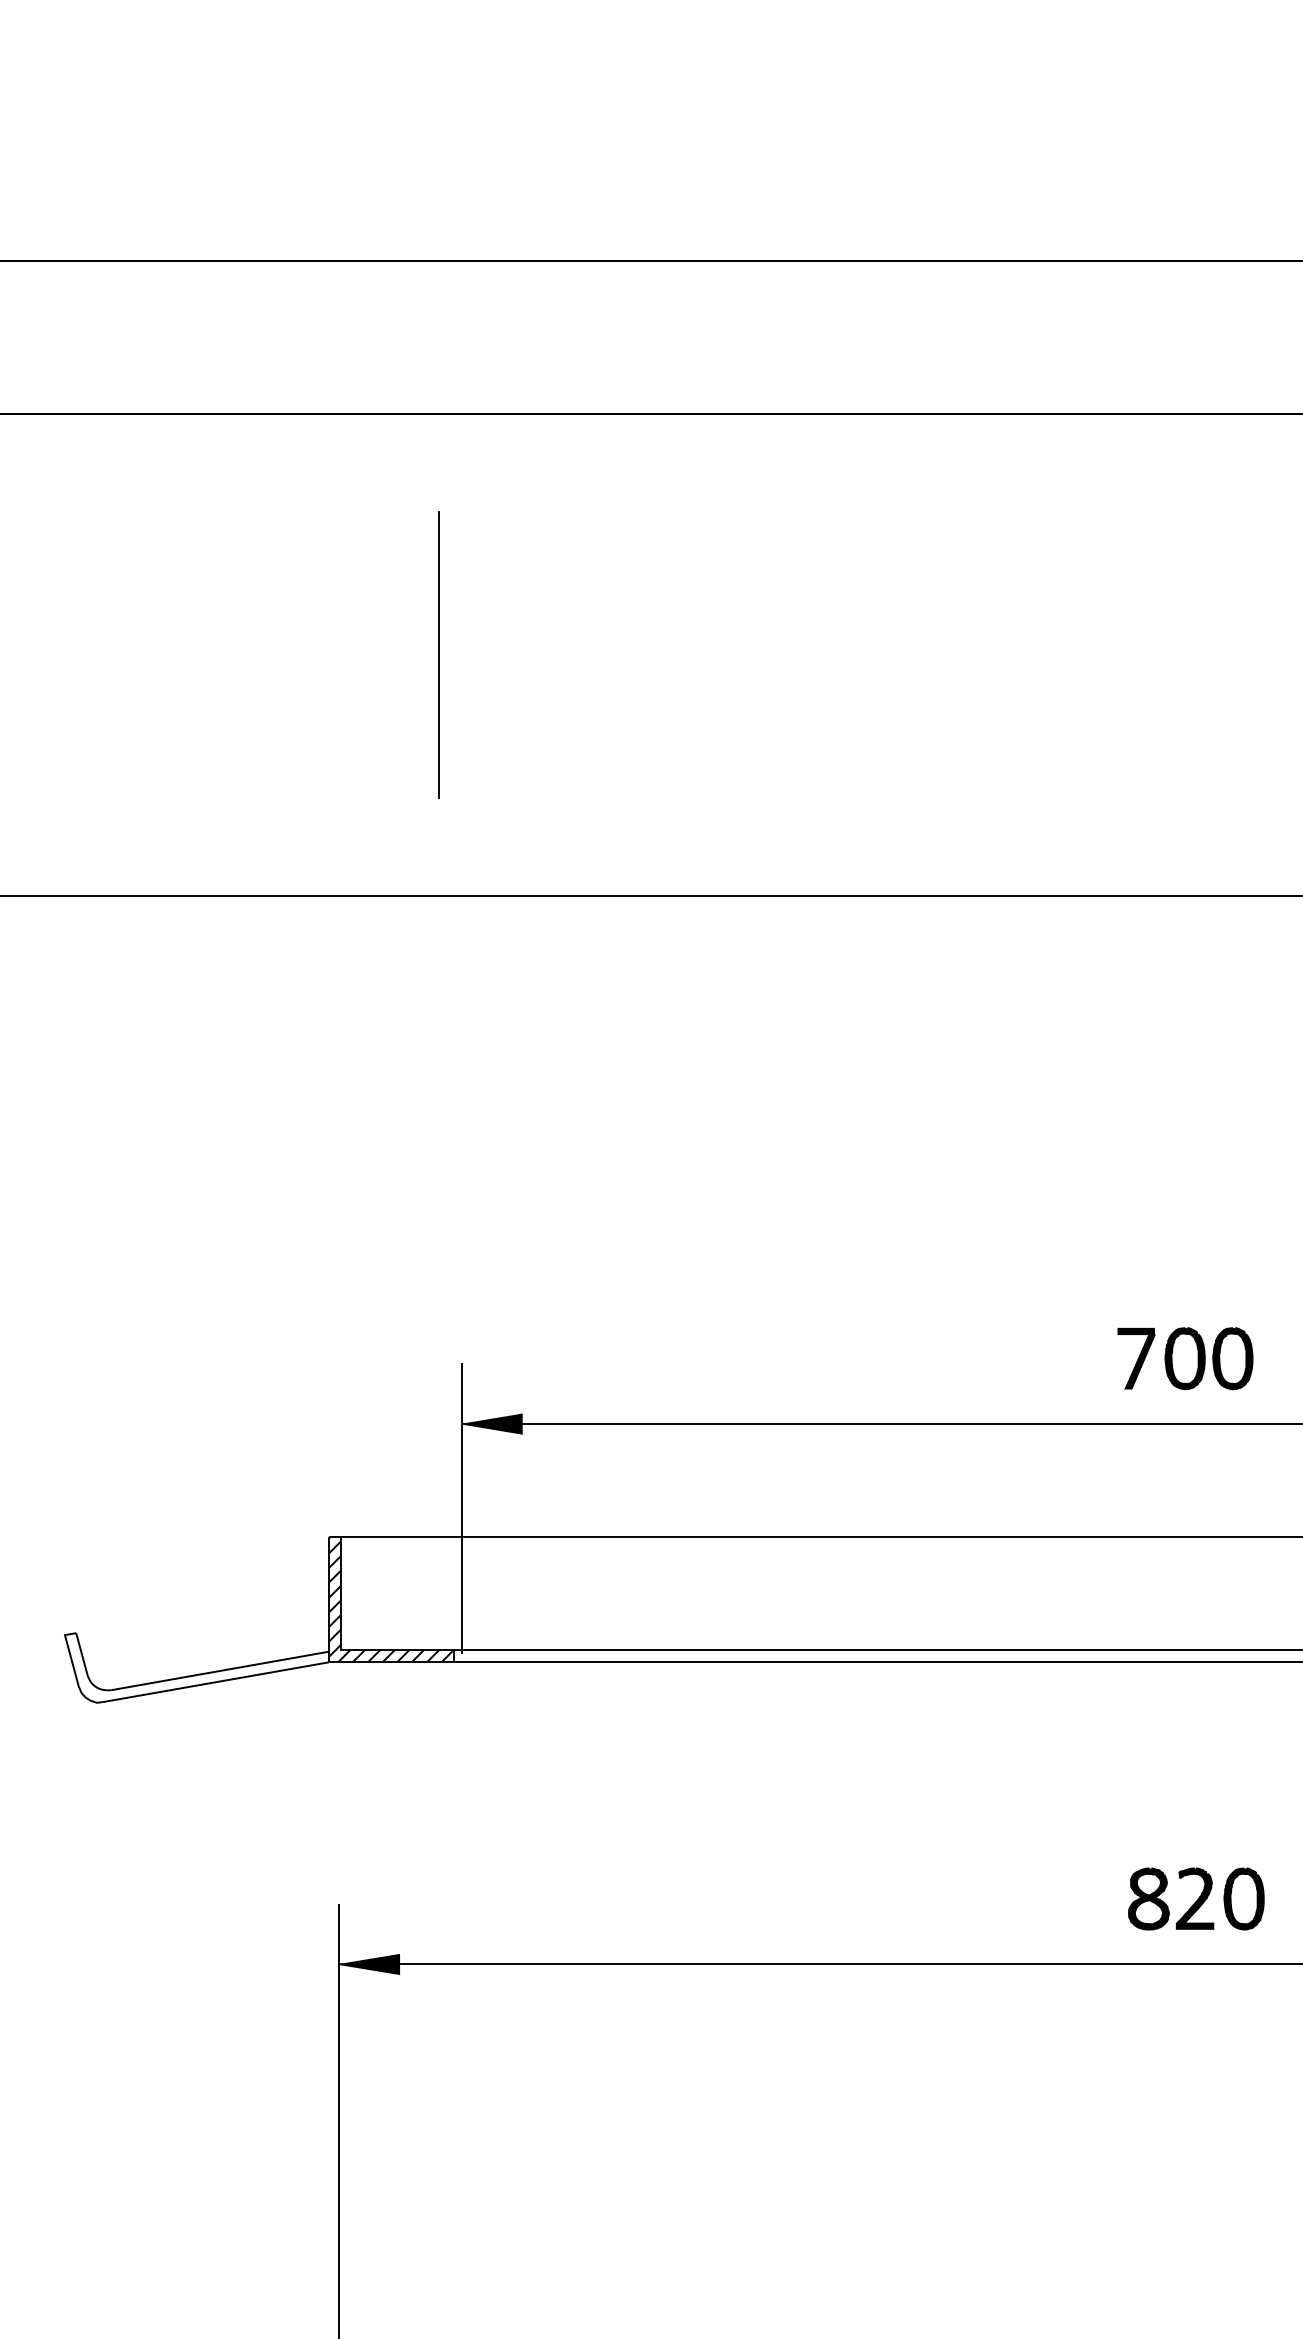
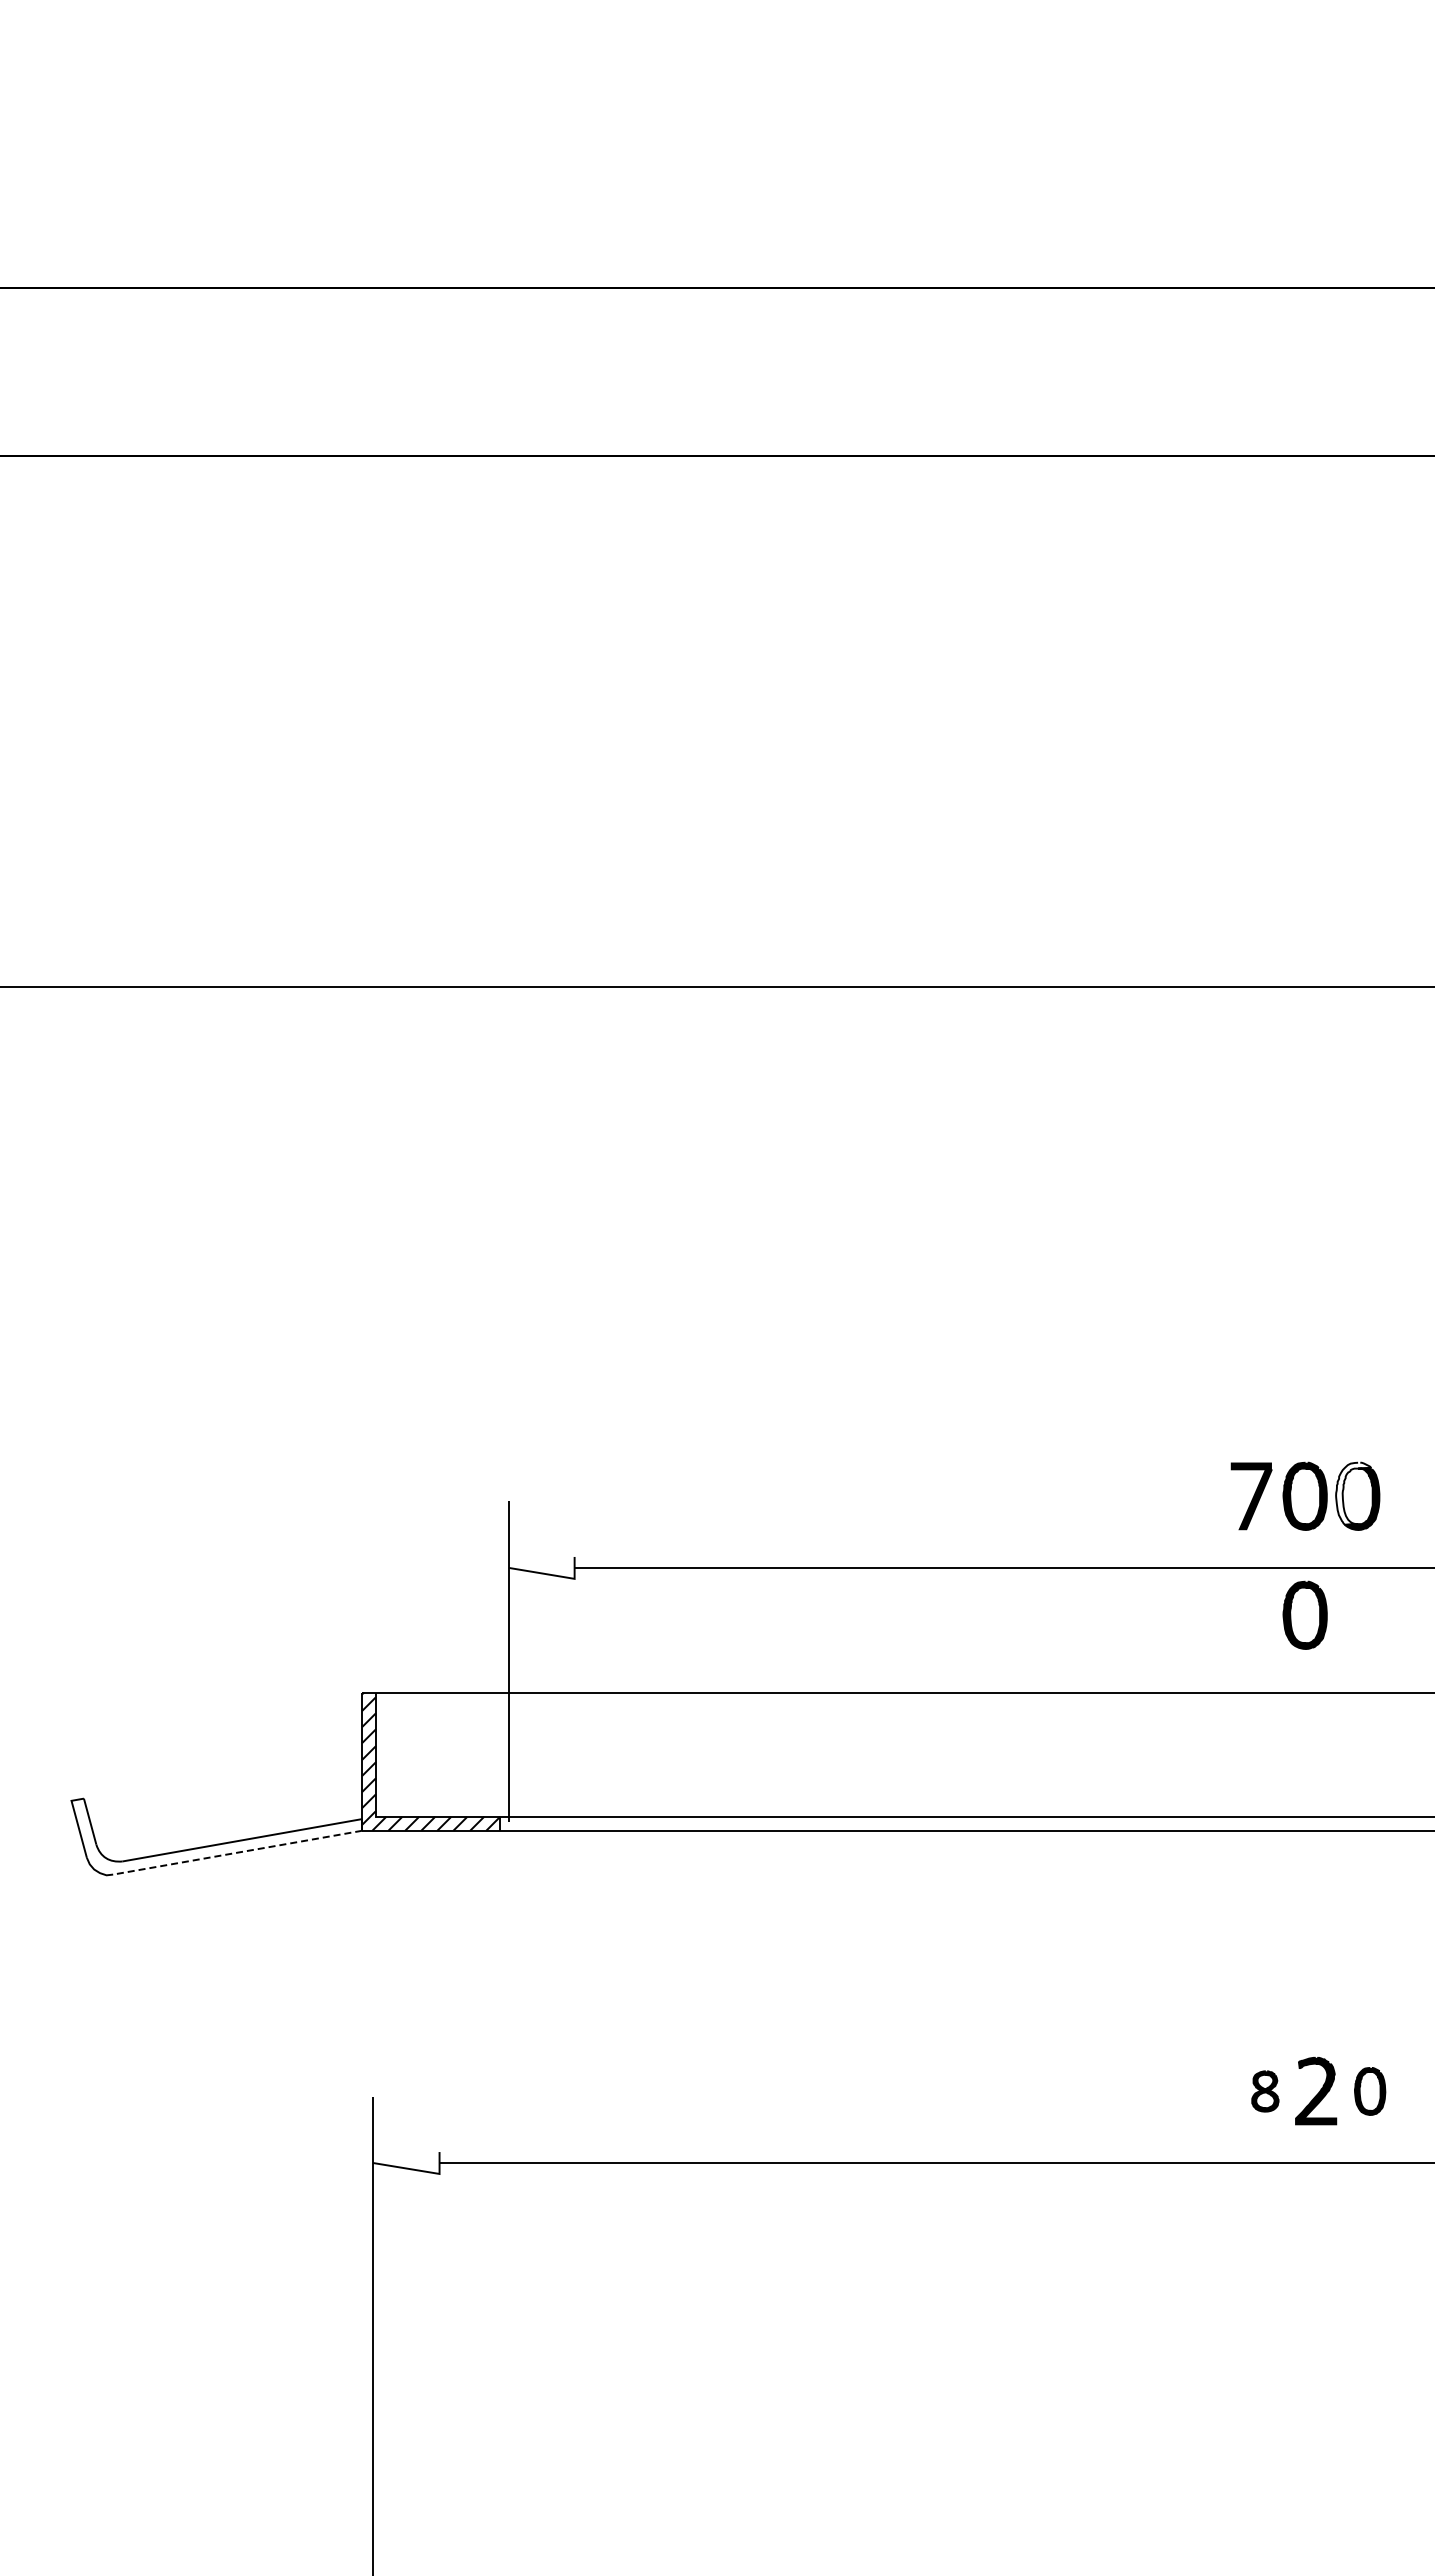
line: (438, 654) -> (482, 720), removed
fill: (1228, 1356) -> (1353, 1493), removed
fill: (491, 1423) -> (541, 1567), removed
part: (1184, 1465) -> (1304, 1614), added
line: (215, 1682) -> (237, 1852), solid -> dashed
part: (1149, 1899) -> (1265, 2091), size x0.6
part: (1243, 1899) -> (1369, 2091), size x0.7
fill: (369, 1963) -> (406, 2162), removed

